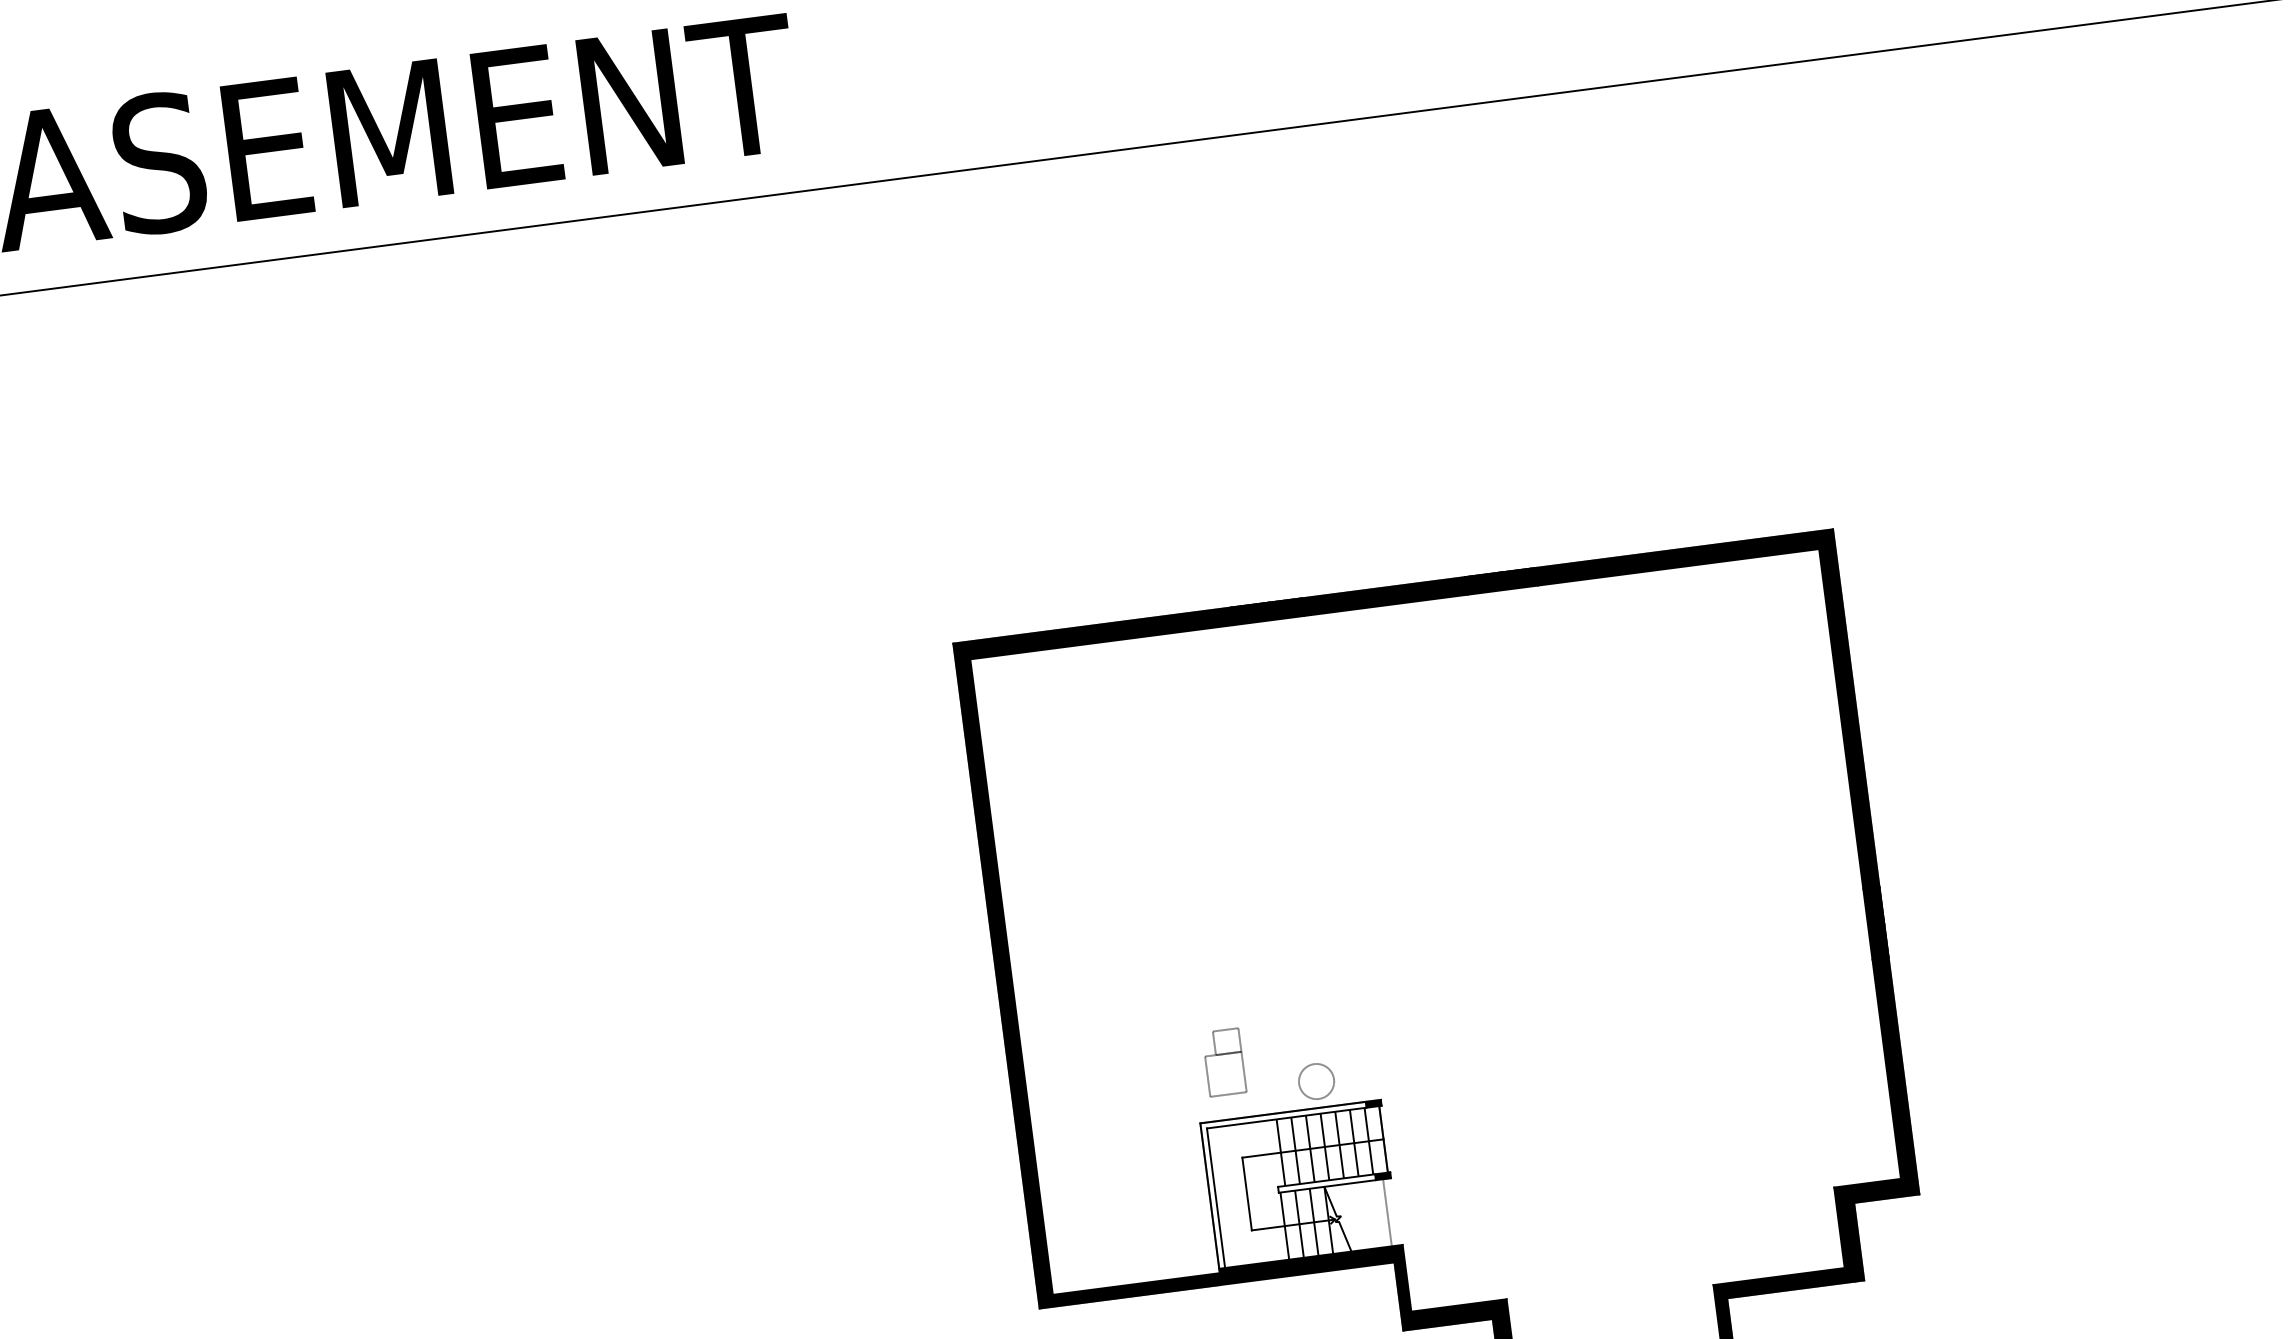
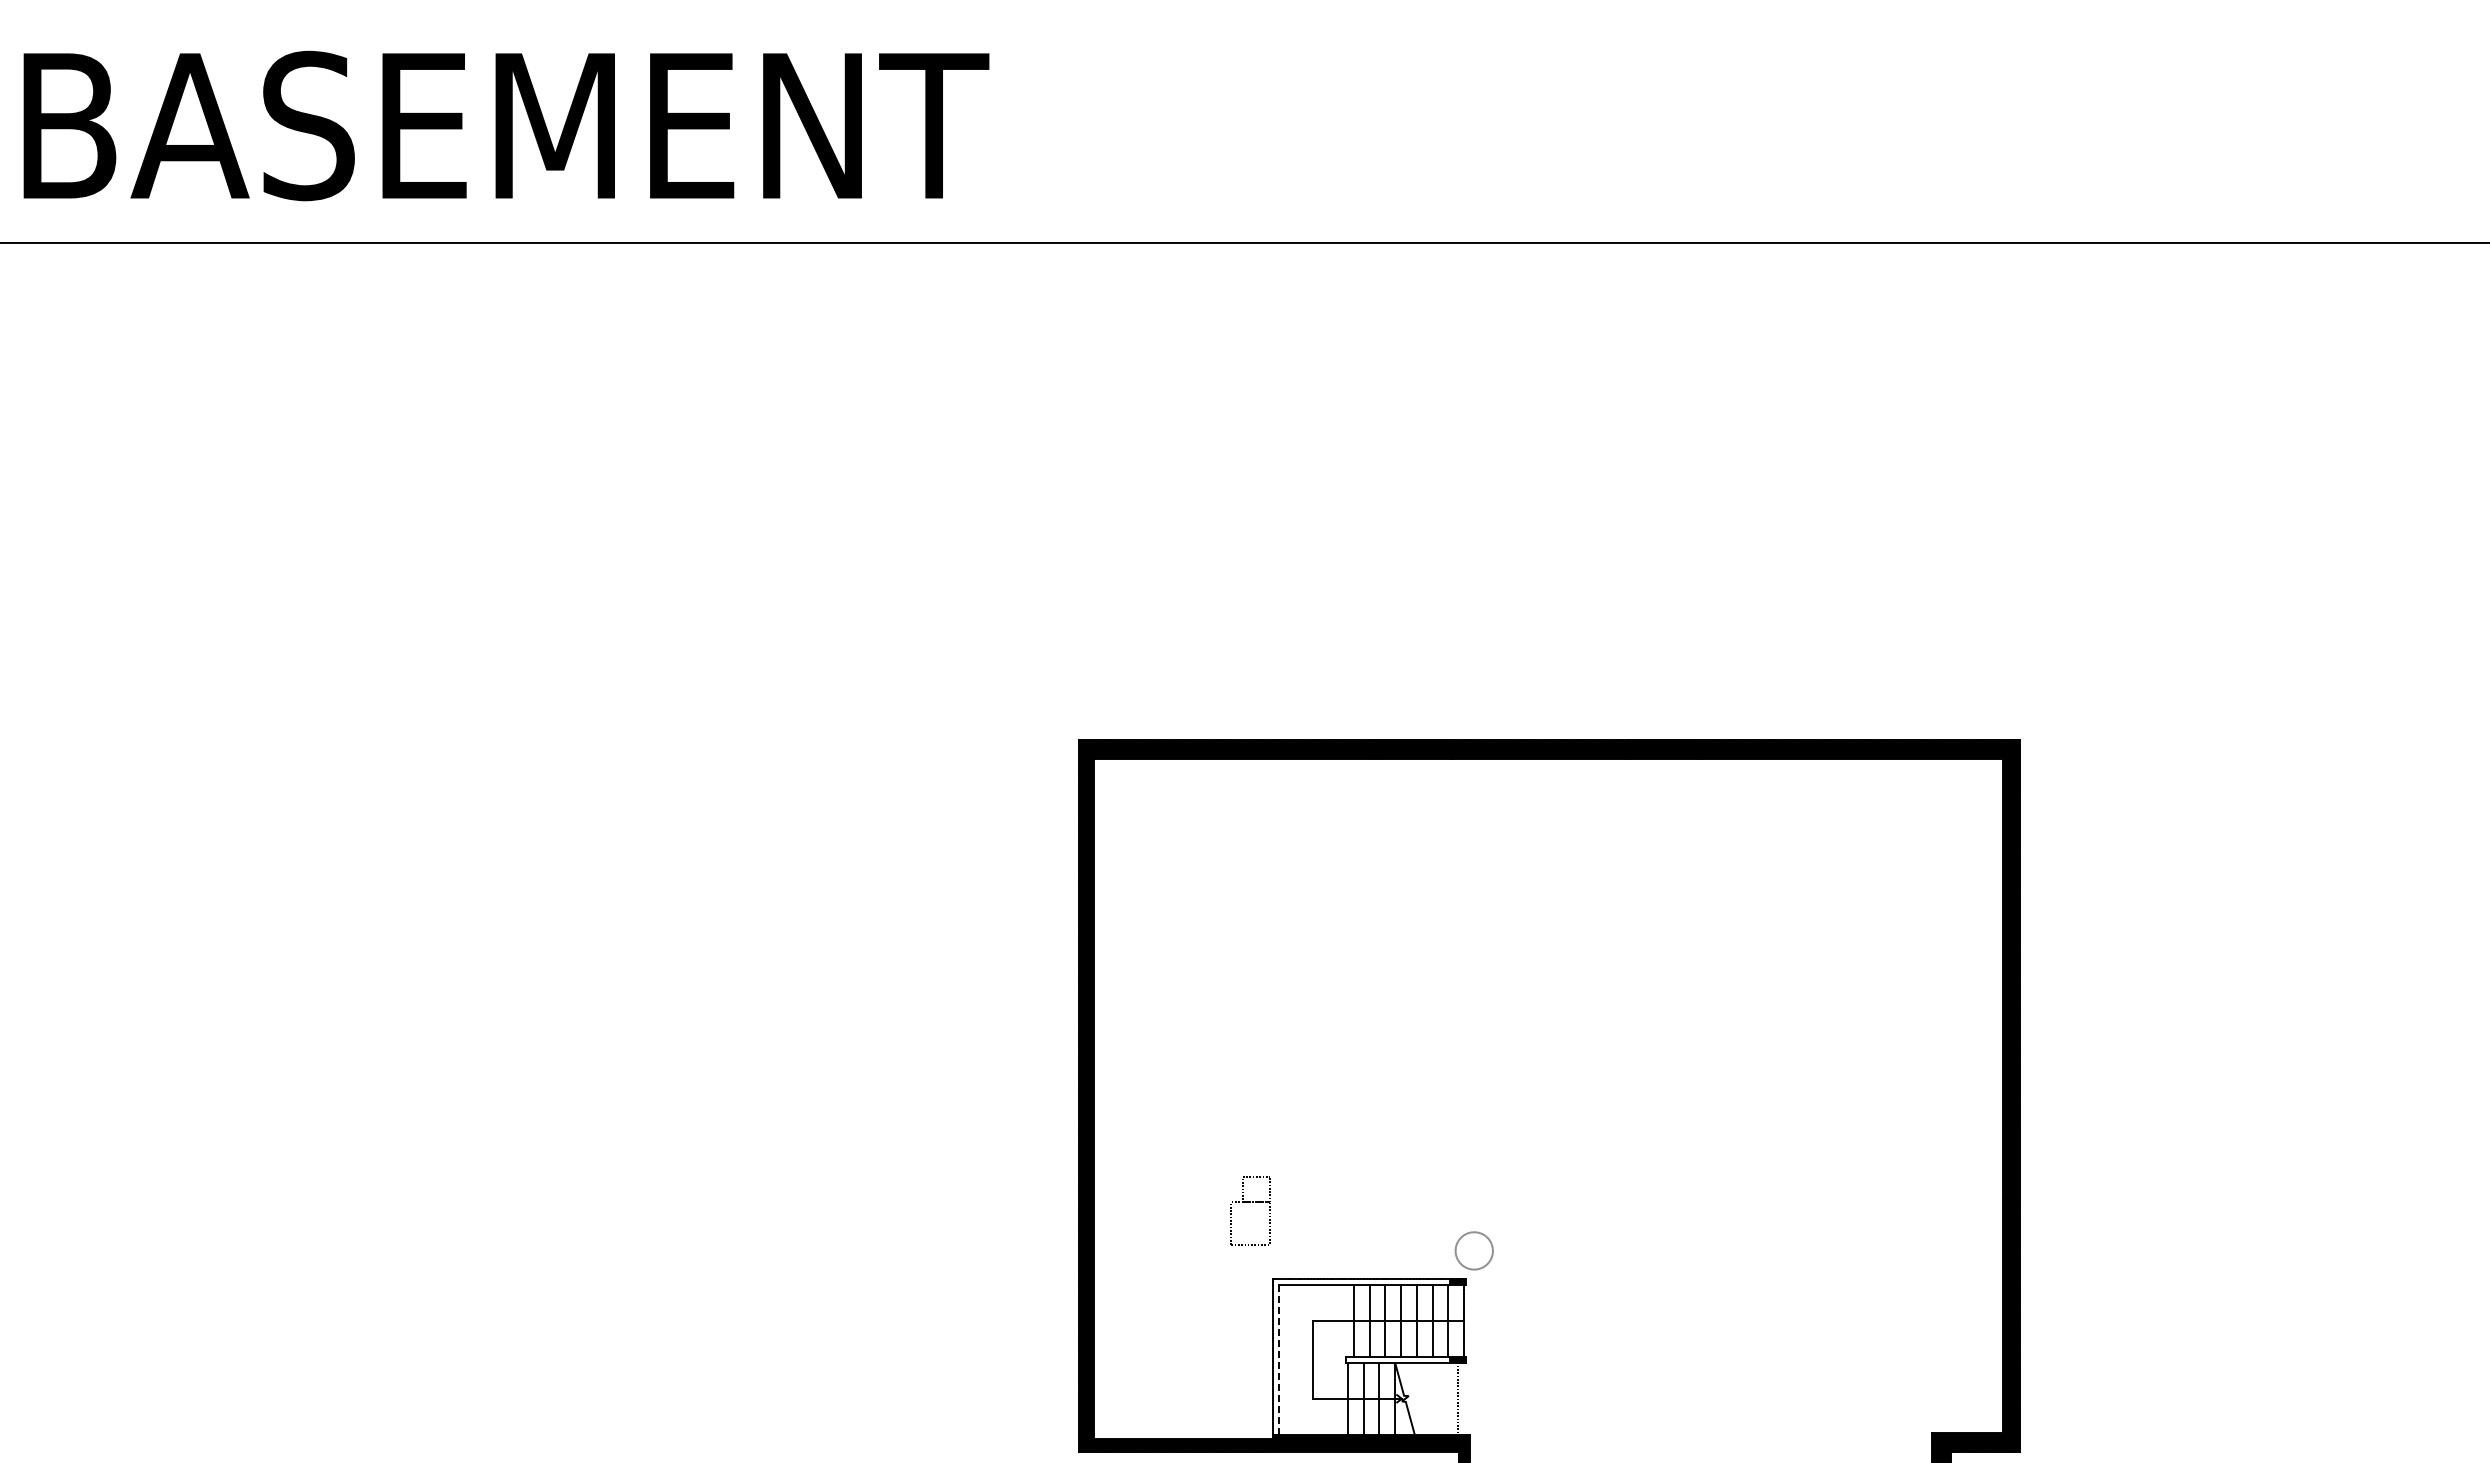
part: (1223, 1054) -> (1250, 1202), moved
circle: (1315, 1081) -> (1473, 1250), moved
line: (1216, 1198) -> (1279, 1360), solid -> dashed

